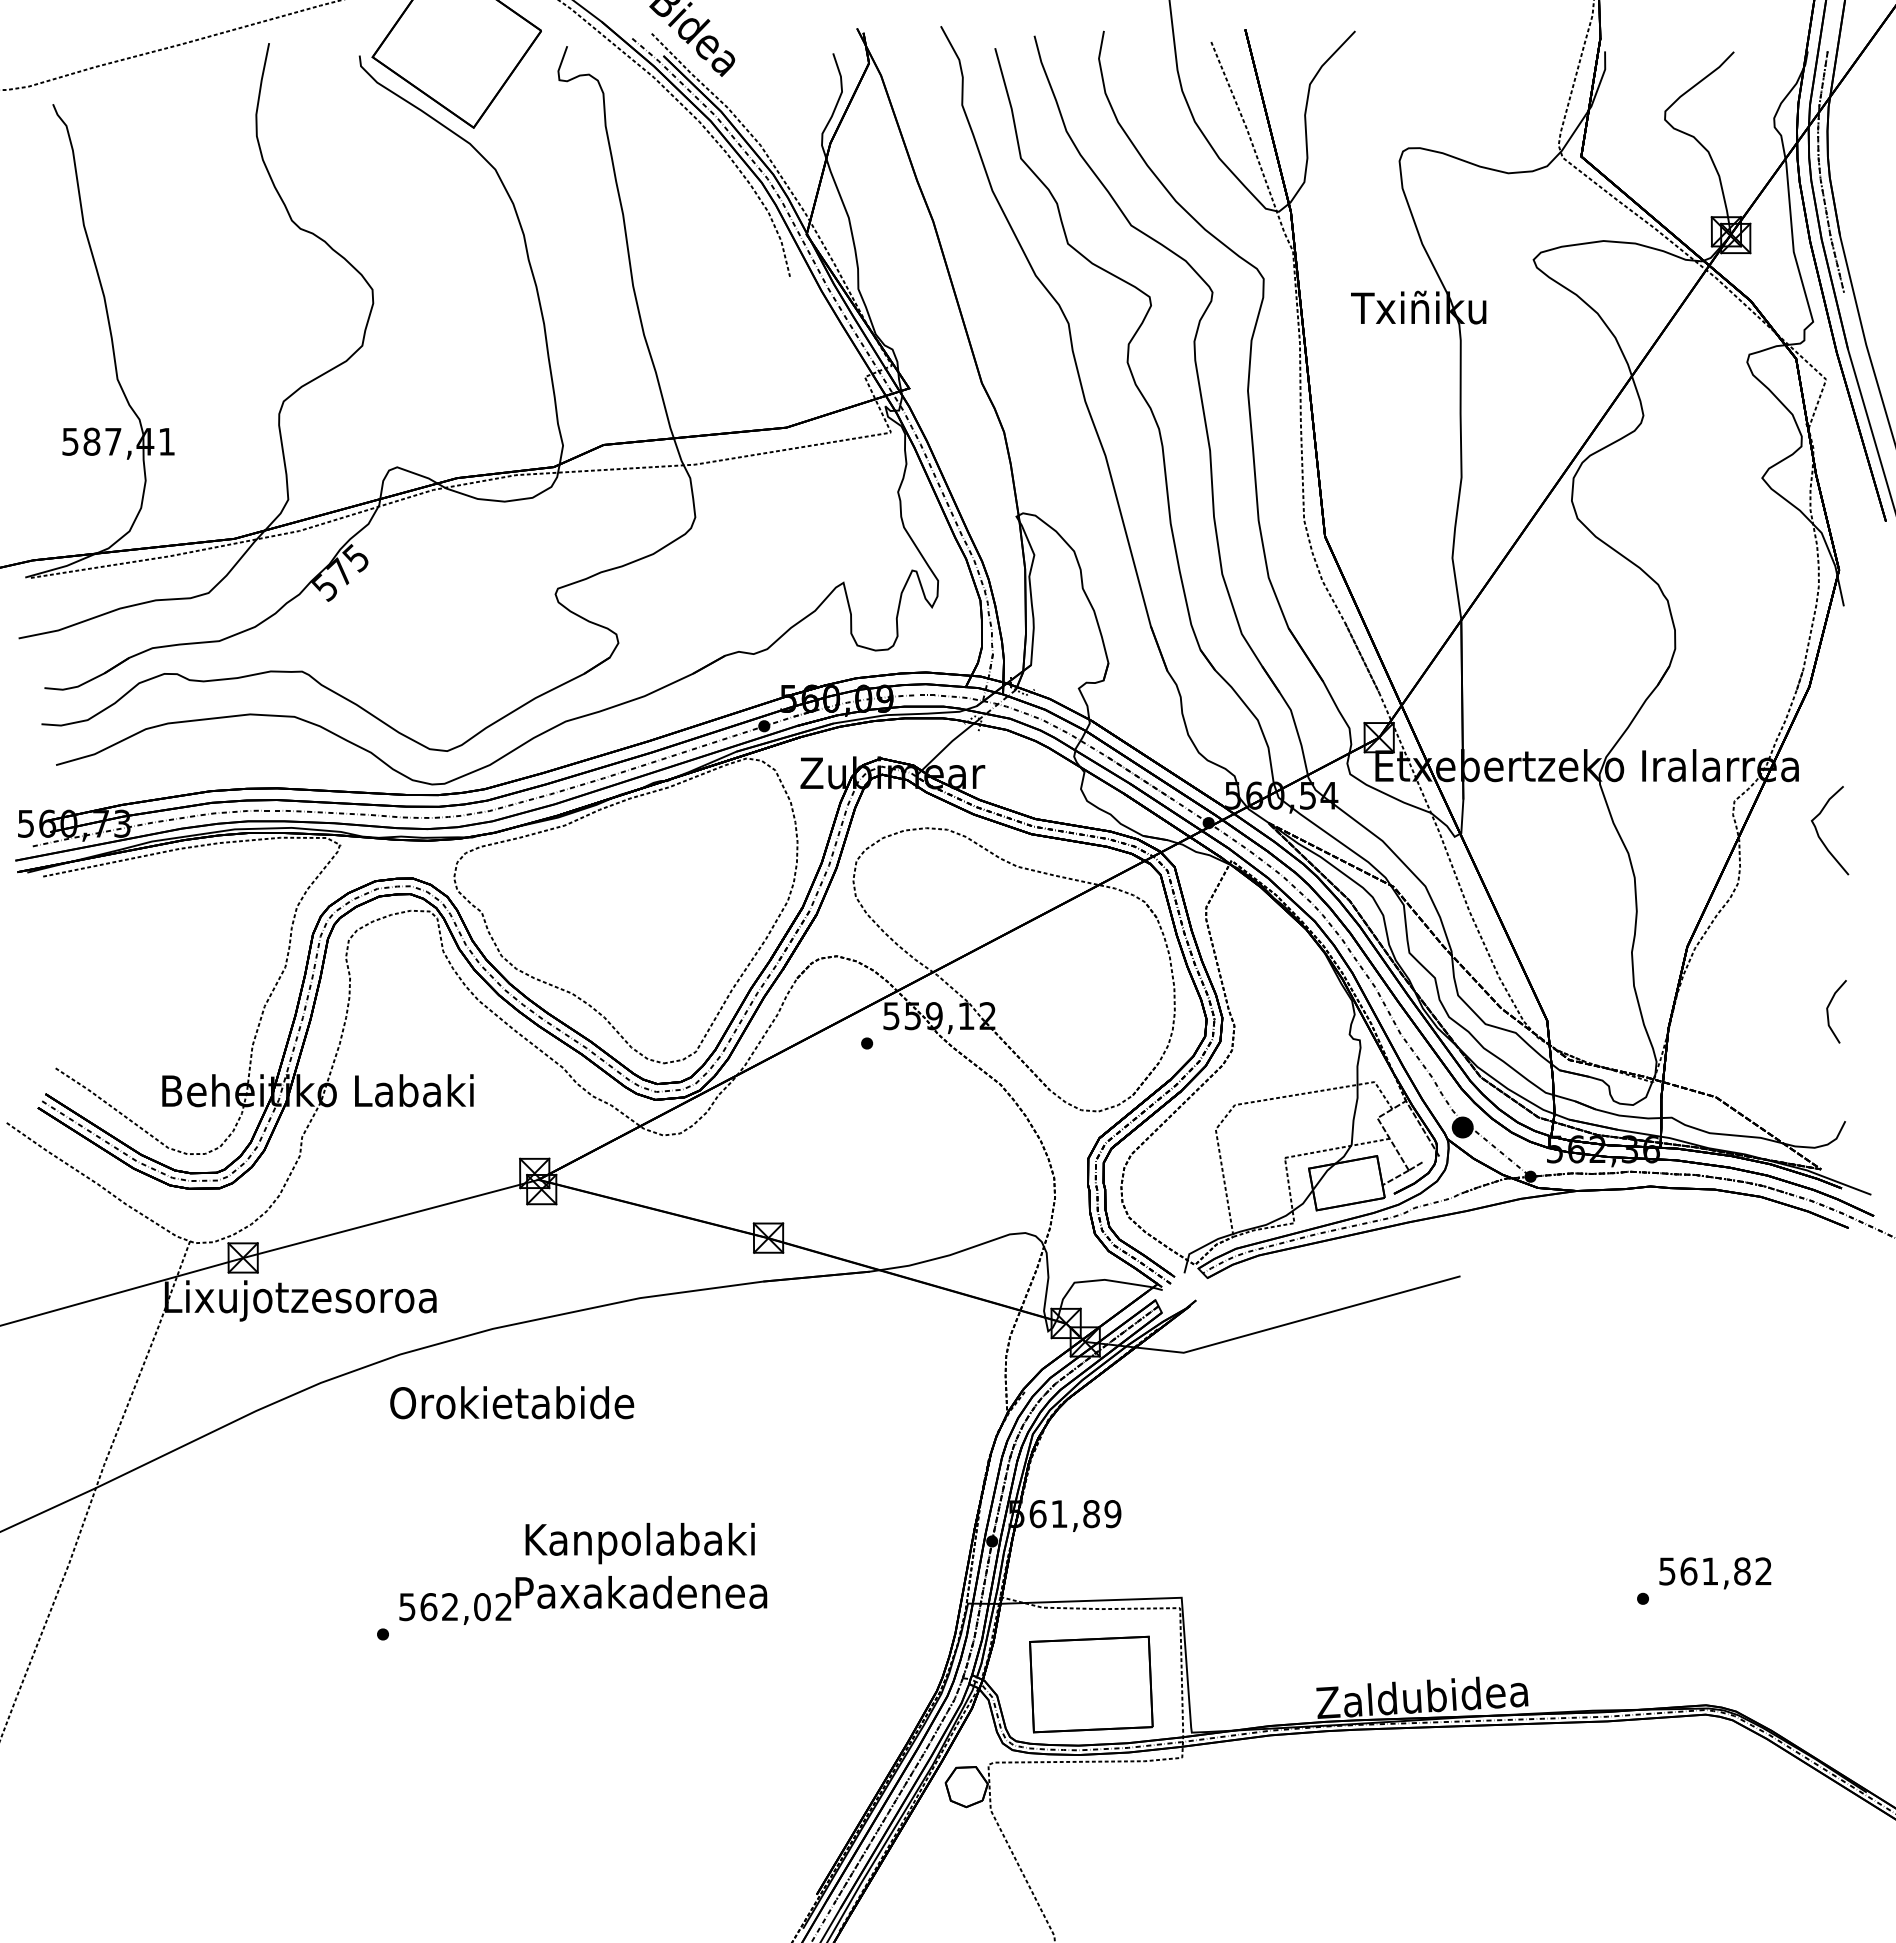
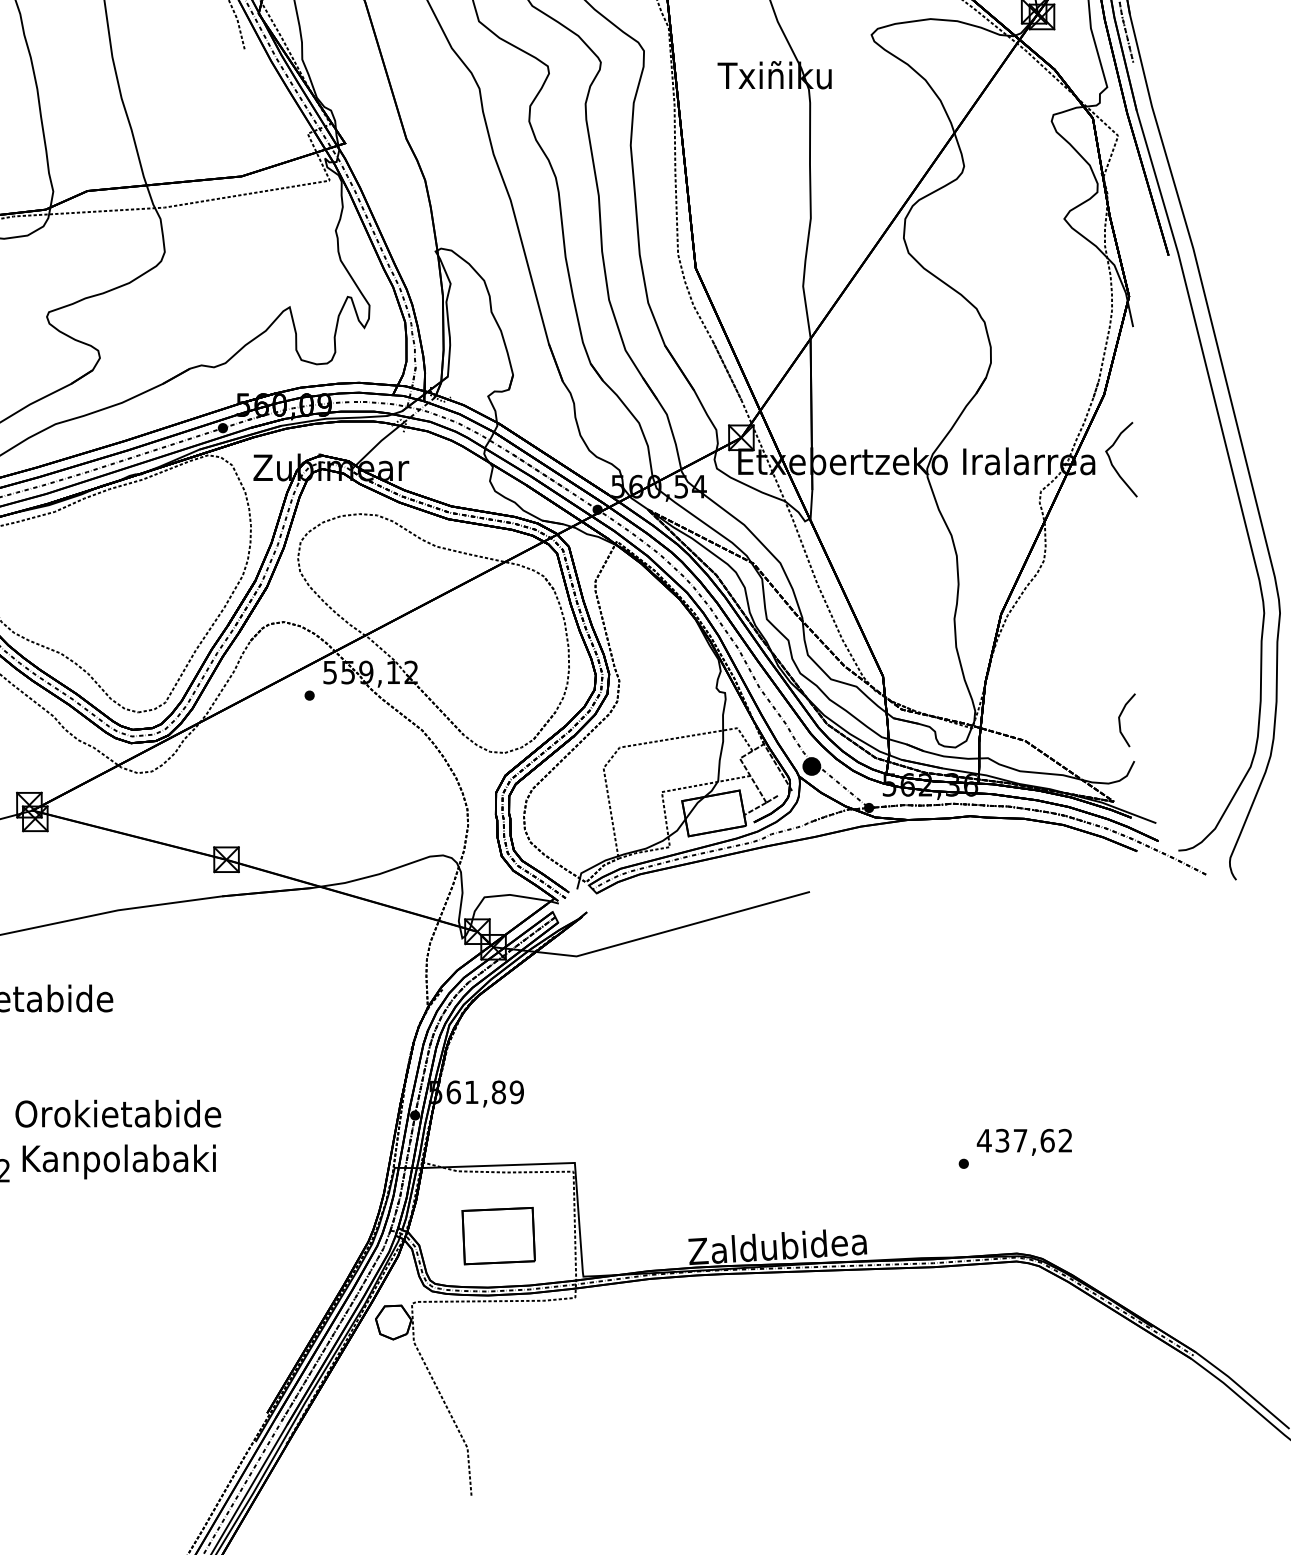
curve: (1818, 832) -> (1111, 461), moved
line: (1828, 1011) -> (1120, 720), moved
text: (640, 1543) -> (118, 1117), Kanpolabaki -> Orokietabide
text: (1704, 1571) -> (1015, 1140), 561,82 -> 437,62
text: (641, 1596) -> (119, 1161), Paxakadenea -> Kanpolabaki
part: (1091, 1684) -> (498, 1236), size x0.7

